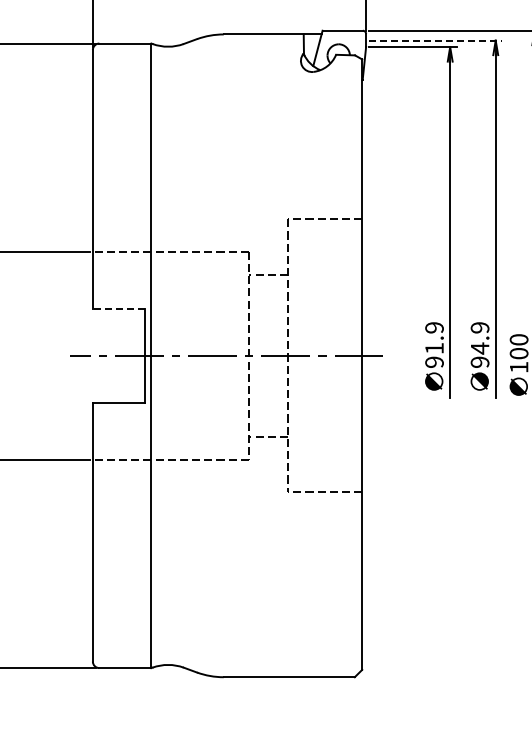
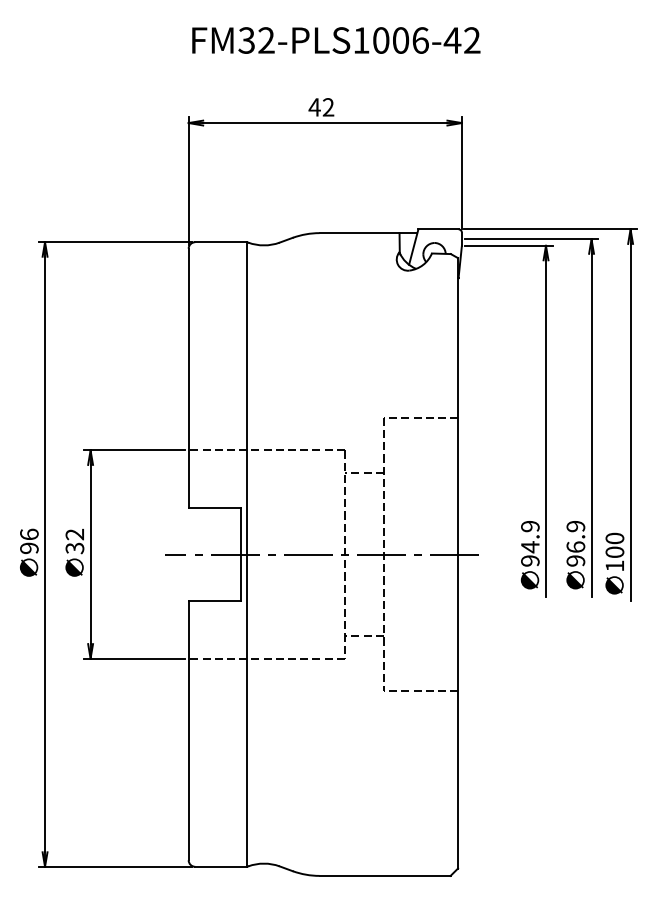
line: (436, 40) -> (532, 239), dashed -> solid
line: (118, 308) -> (214, 507), dashed -> solid
text: (434, 348) -> (530, 547), 91.9 -> 94.9
text: (479, 348) -> (575, 547), 94.9 -> 96.9

